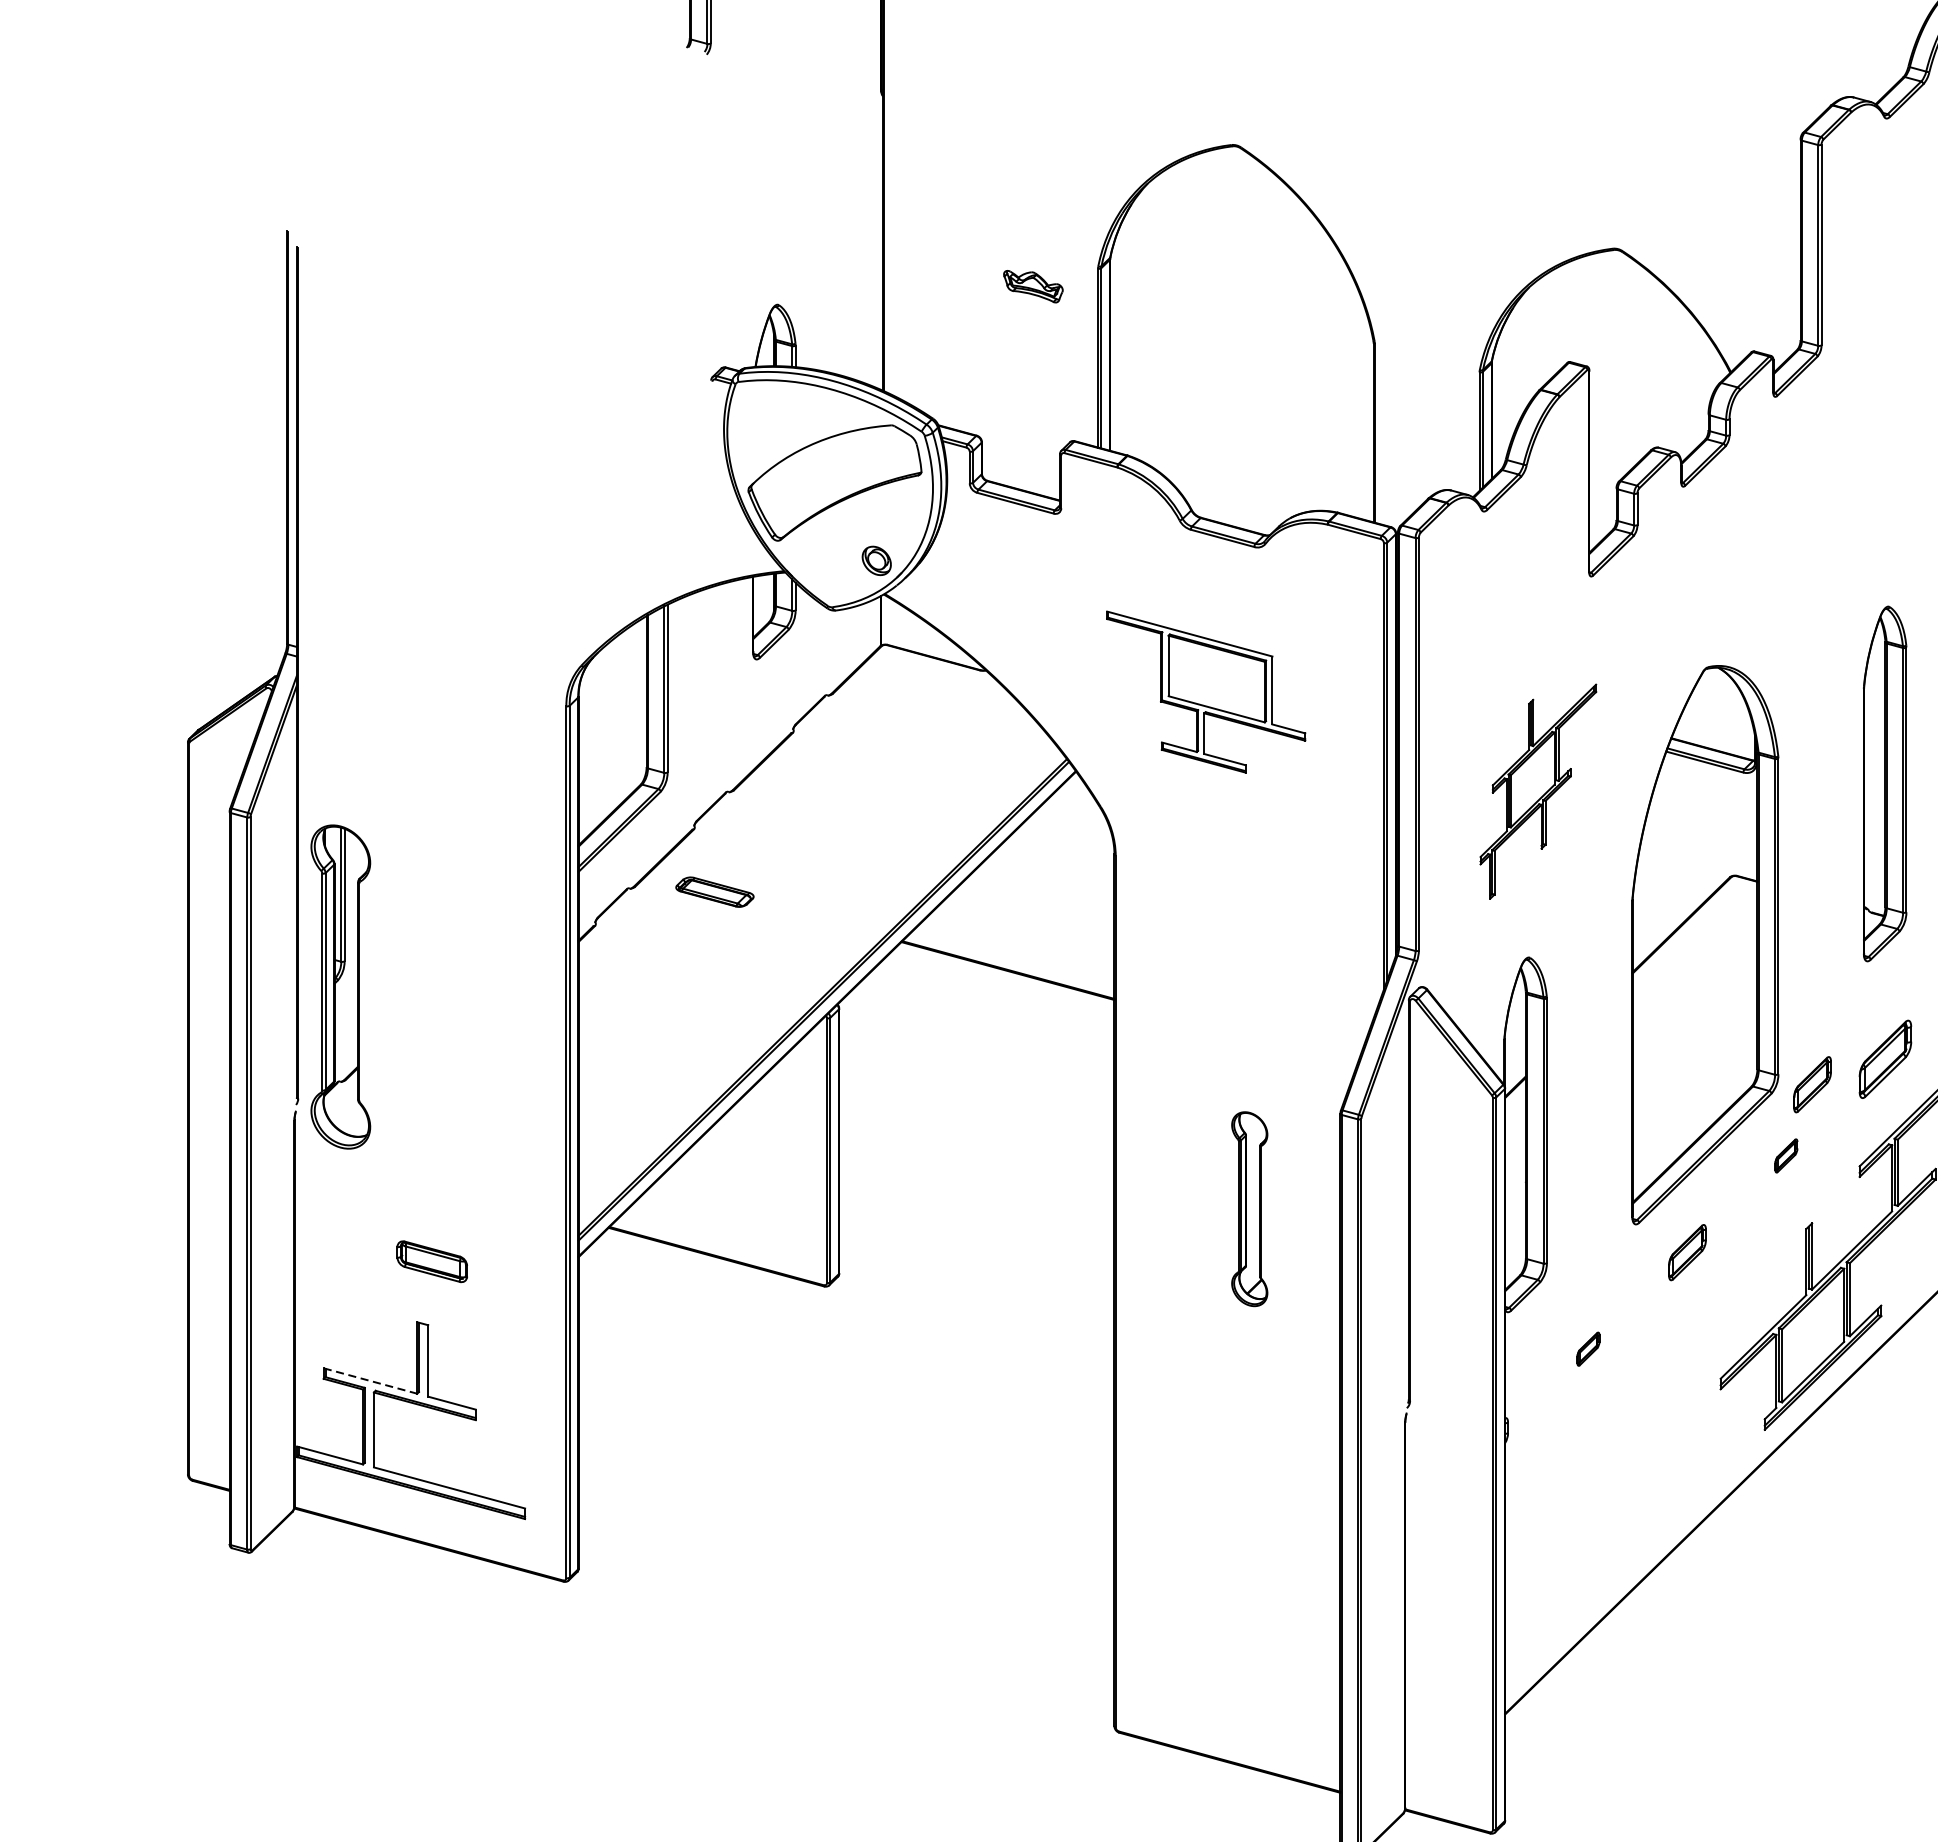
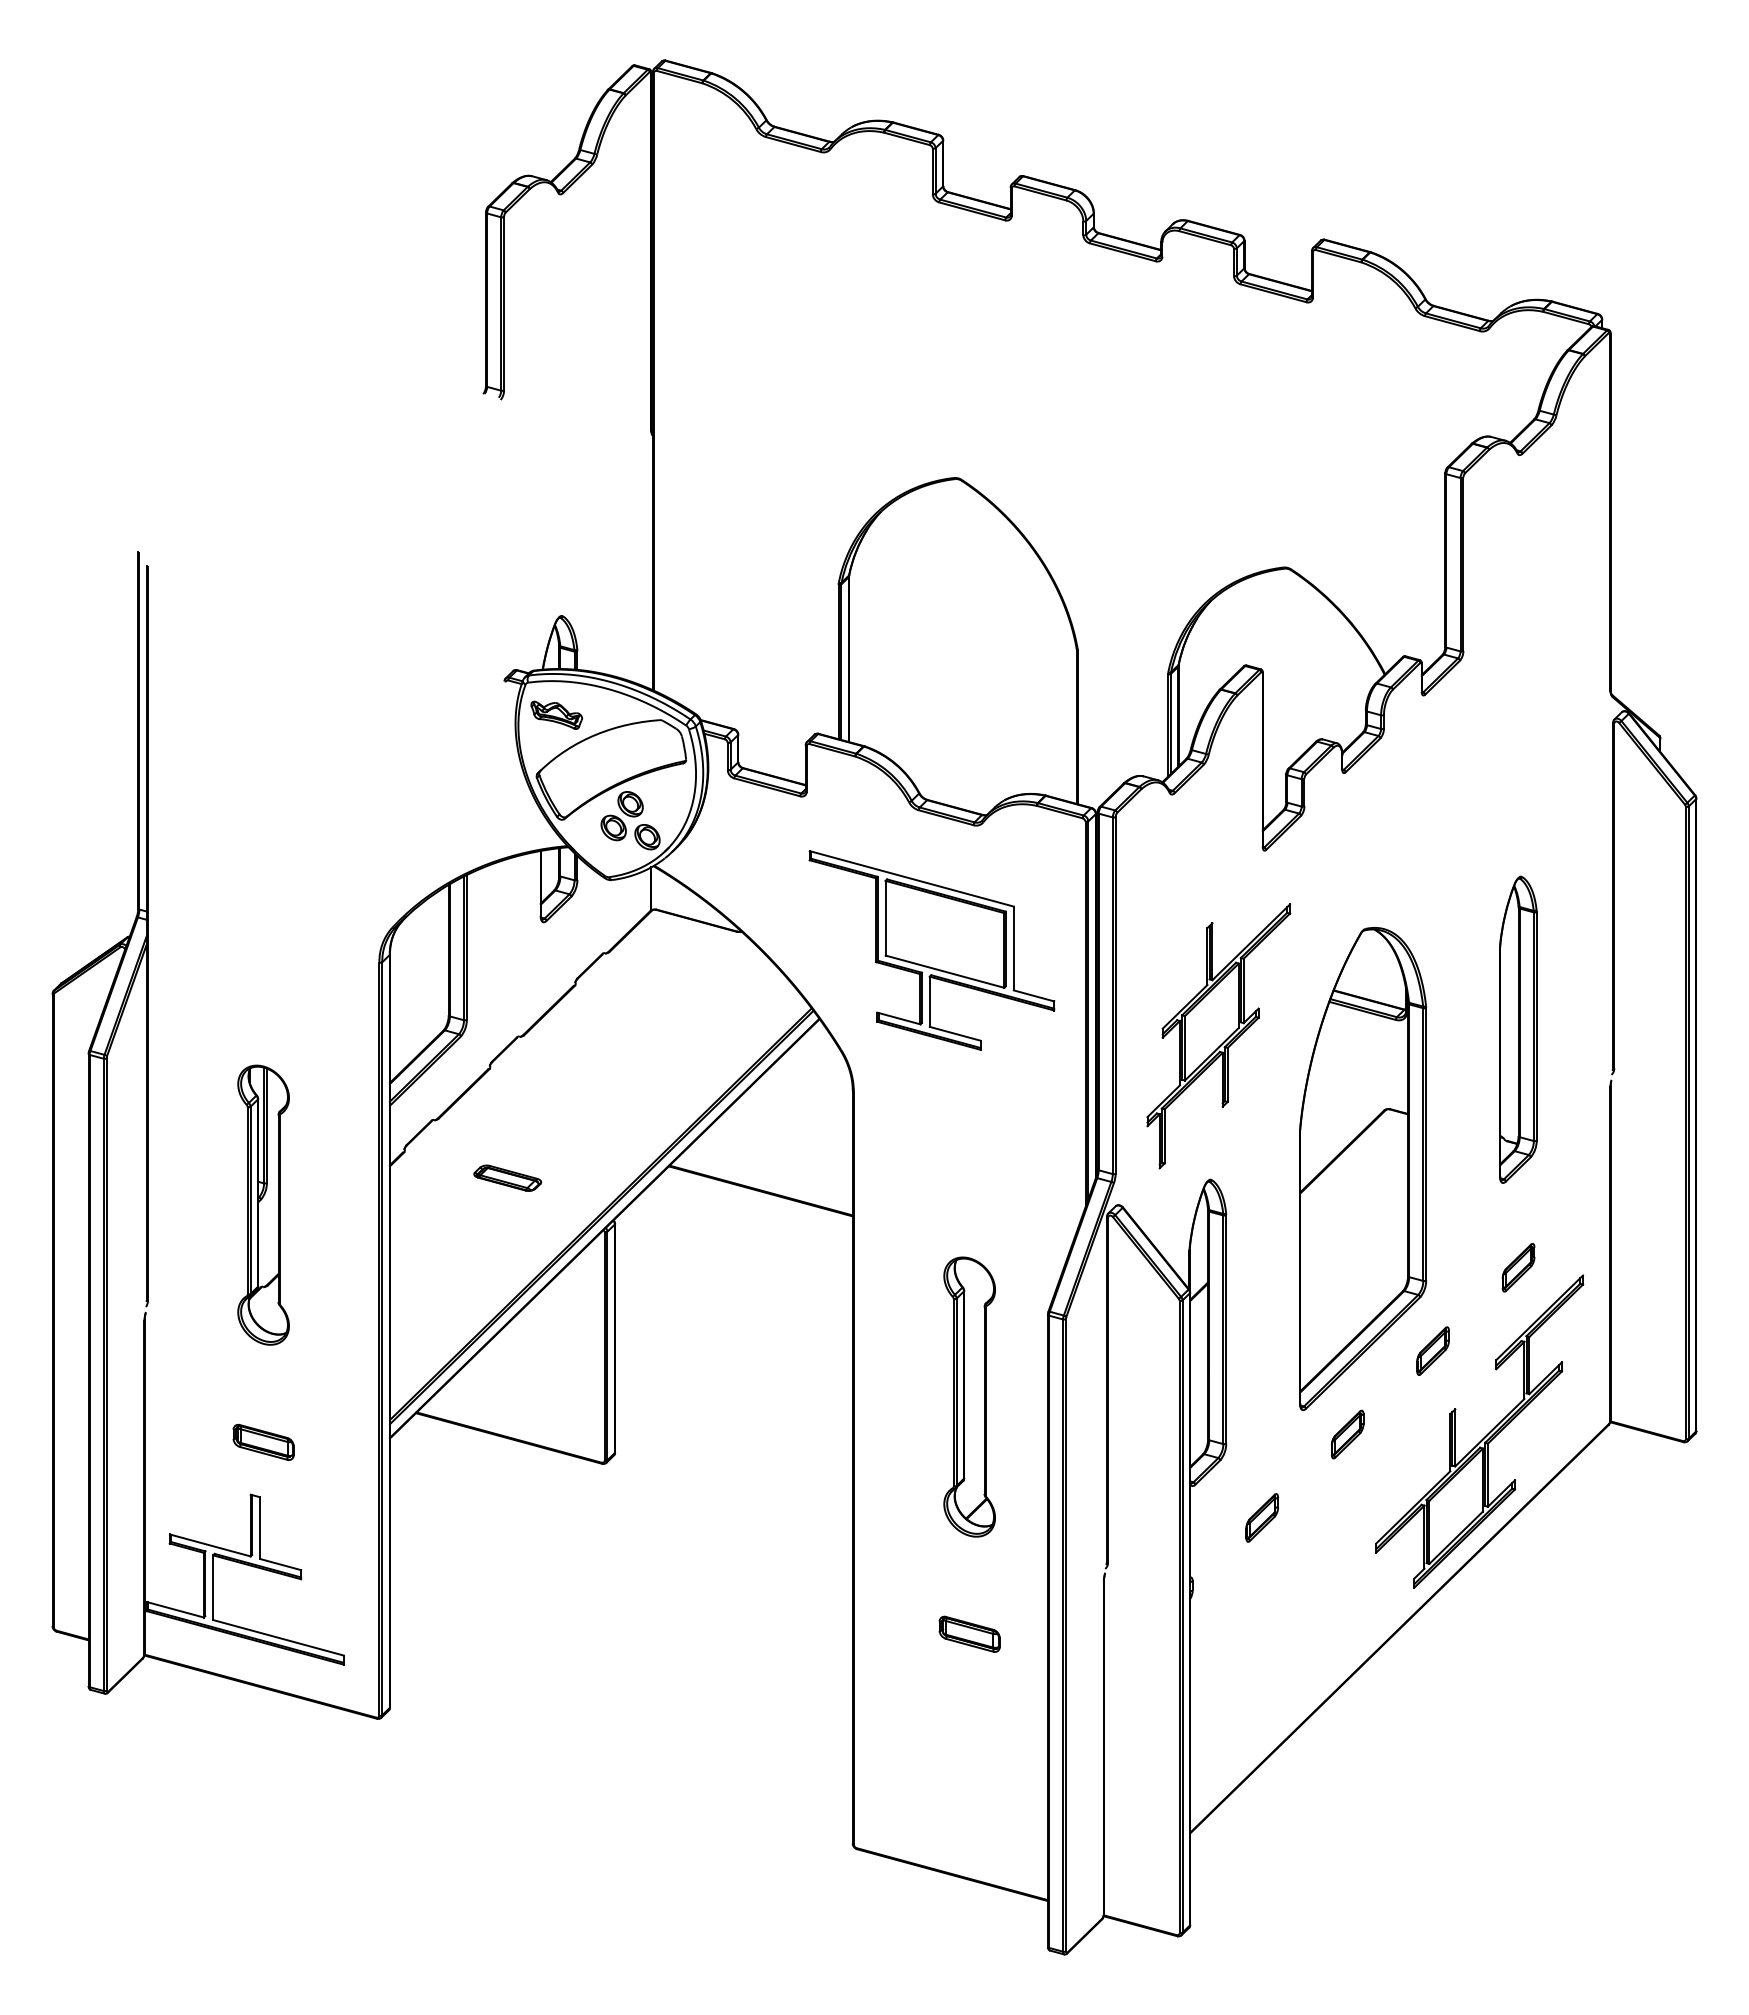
part: (1033, 285) -> (556, 714), moved
part: (846, 536) -> (621, 816), added
part: (1205, 692) -> (931, 950), size x1.43
part: (1537, 791) -> (1218, 1036), size x1.43
part: (714, 891) -> (507, 1177), moved
part: (340, 986) -> (263, 1204), moved
part: (1885, 1059) -> (1518, 1267), size x0.71
part: (1812, 1084) -> (1455, 1289), removed
part: (1785, 1155) -> (1432, 1350), size x1.67
part: (1249, 1208) -> (969, 1396), size x1.67
part: (1587, 1348) -> (1261, 1517), size x1.67
line: (370, 1381) -> (210, 1545), dashed -> solid
part: (1249, 1482) -> (969, 1633), added

